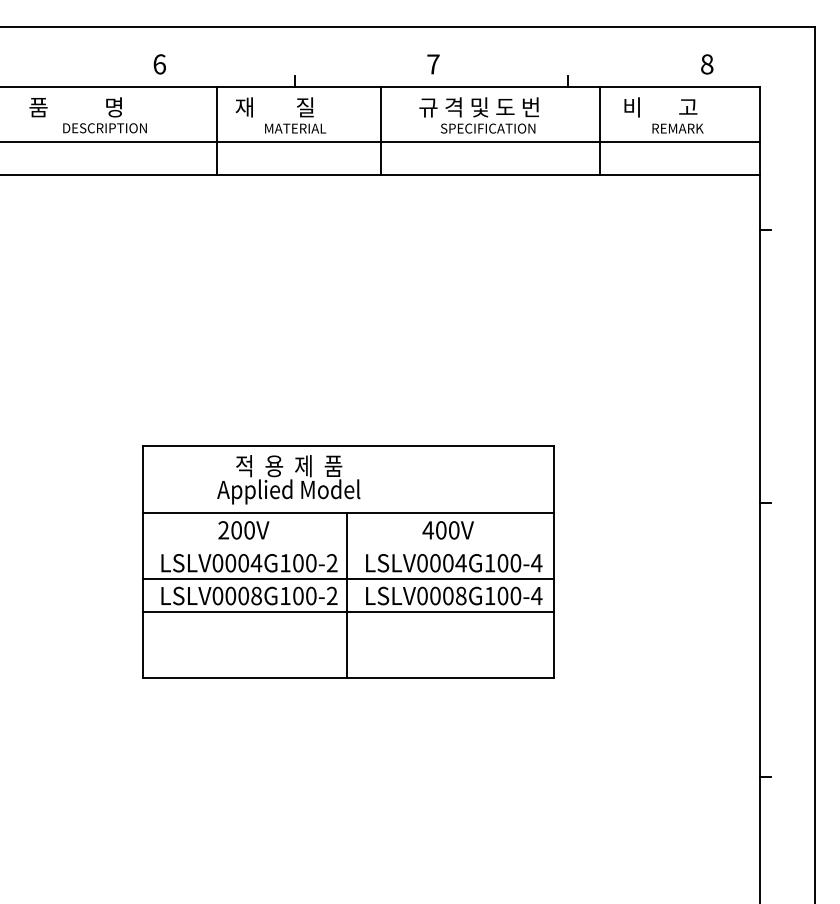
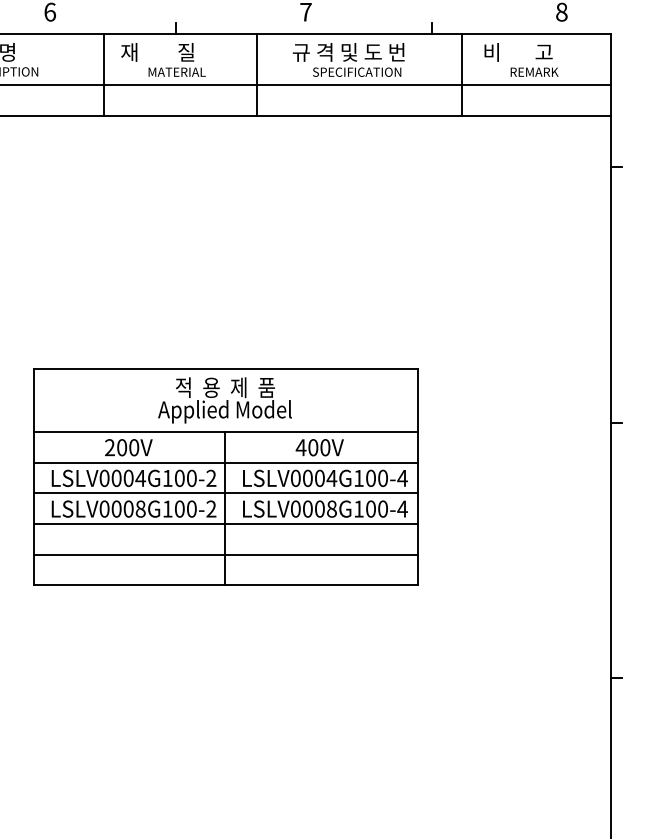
text: (288, 479) -> (224, 400), moved
line: (347, 546) -> (225, 462), added
line: (347, 644) -> (225, 554), added

